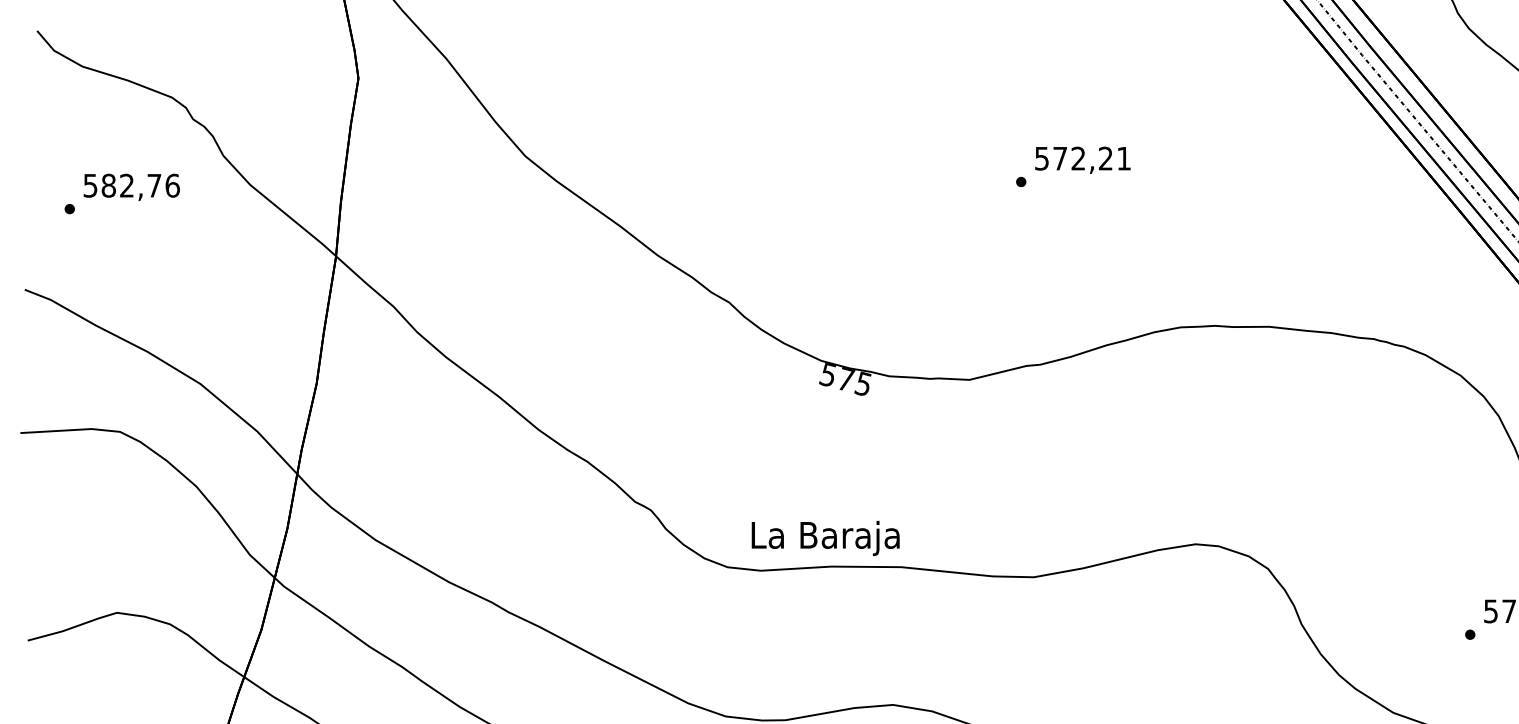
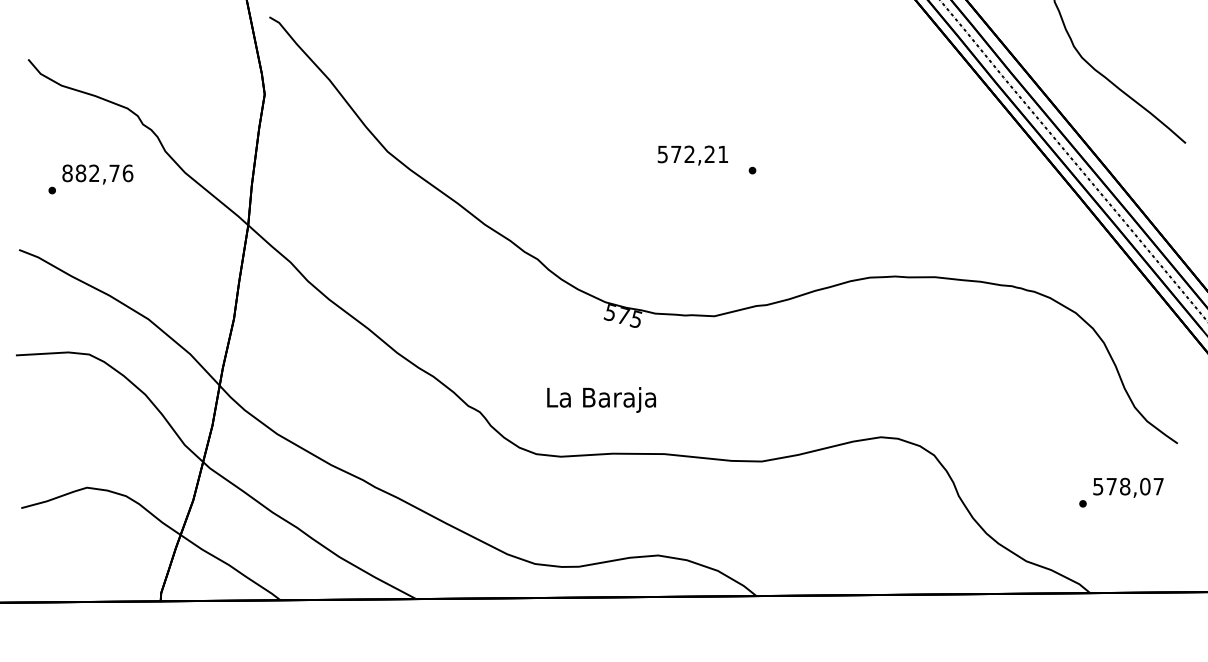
text: (1082, 160) -> (692, 155), moved
text: (90, 185) -> (67, 173), 582,76 -> 882,76
text: (825, 537) -> (601, 399), moved

